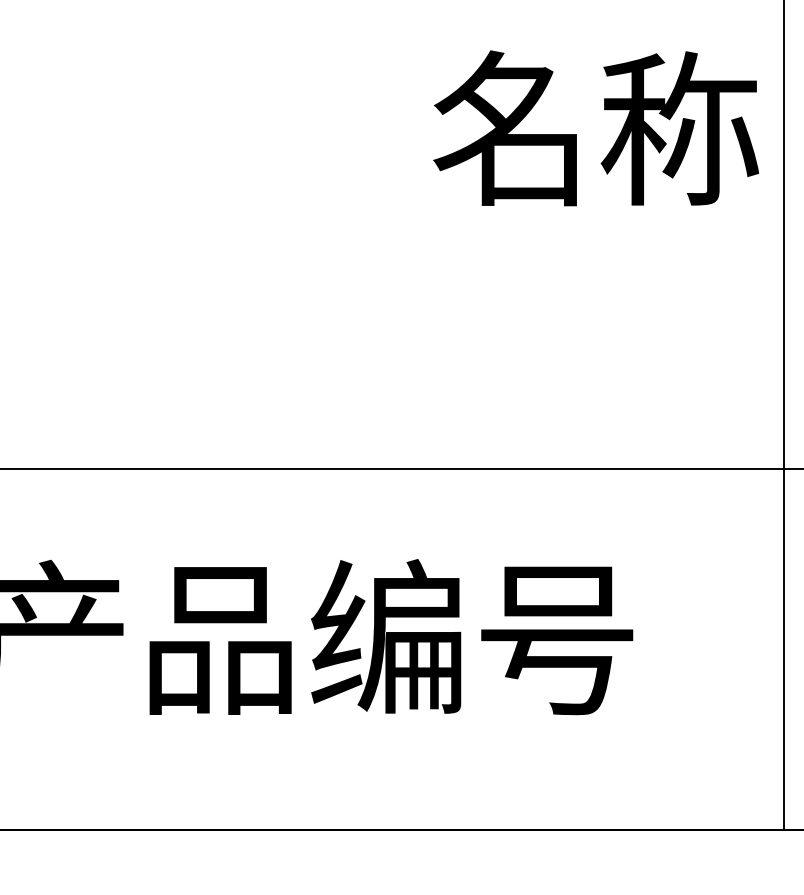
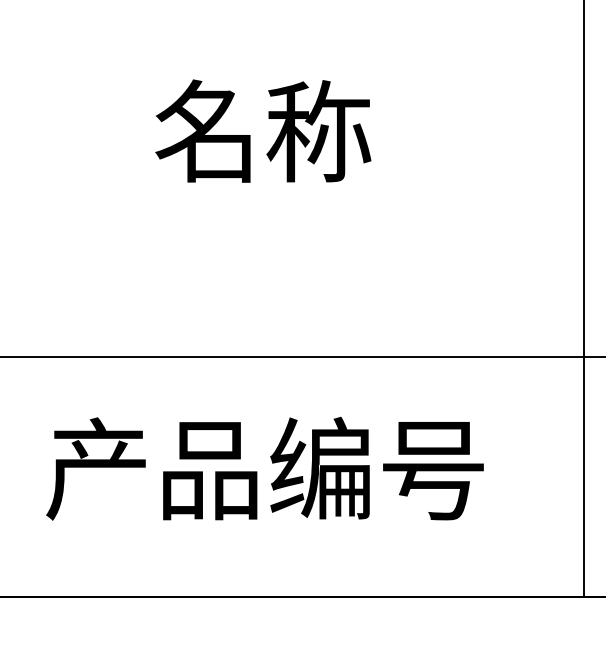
text: (596, 127) -> (263, 130), moved

